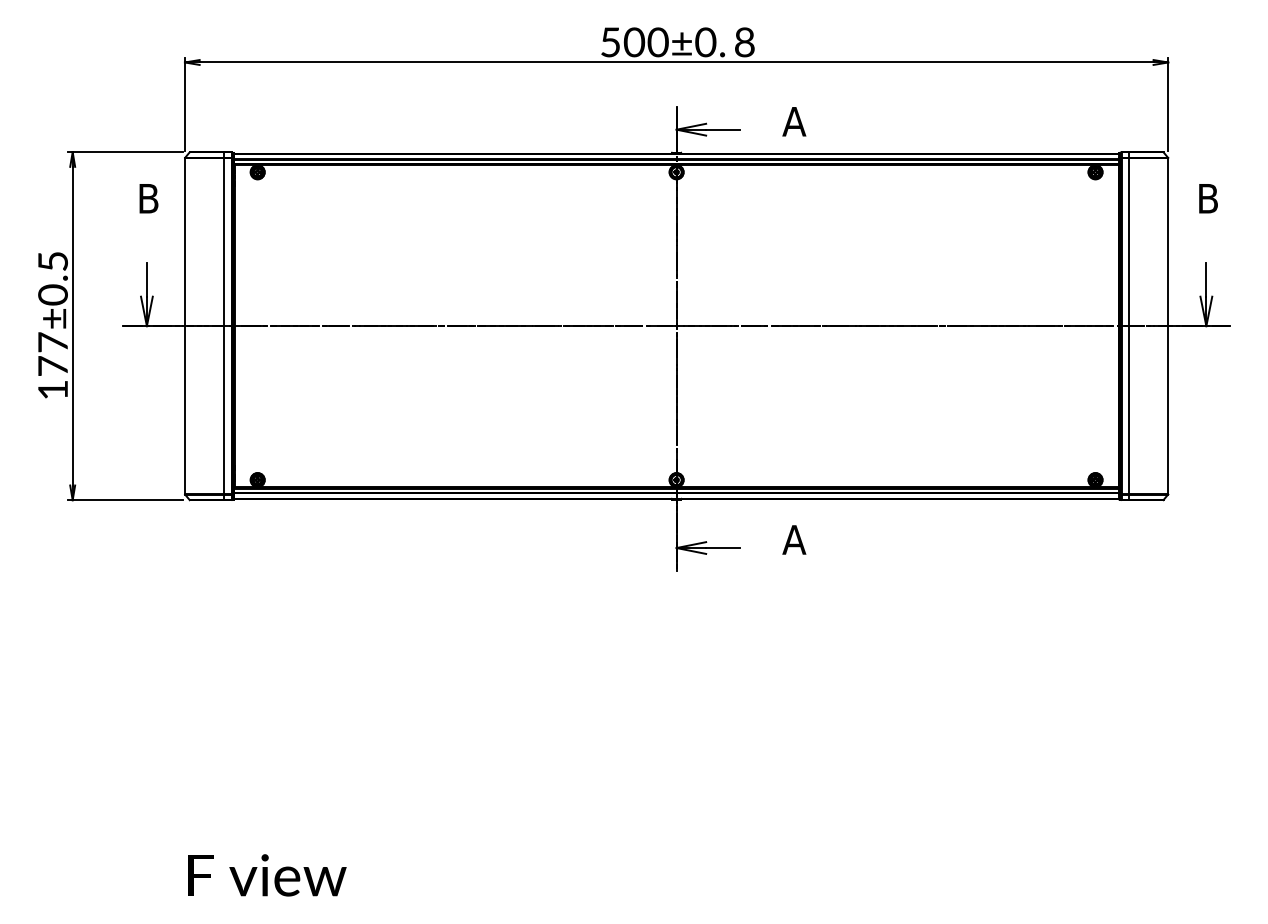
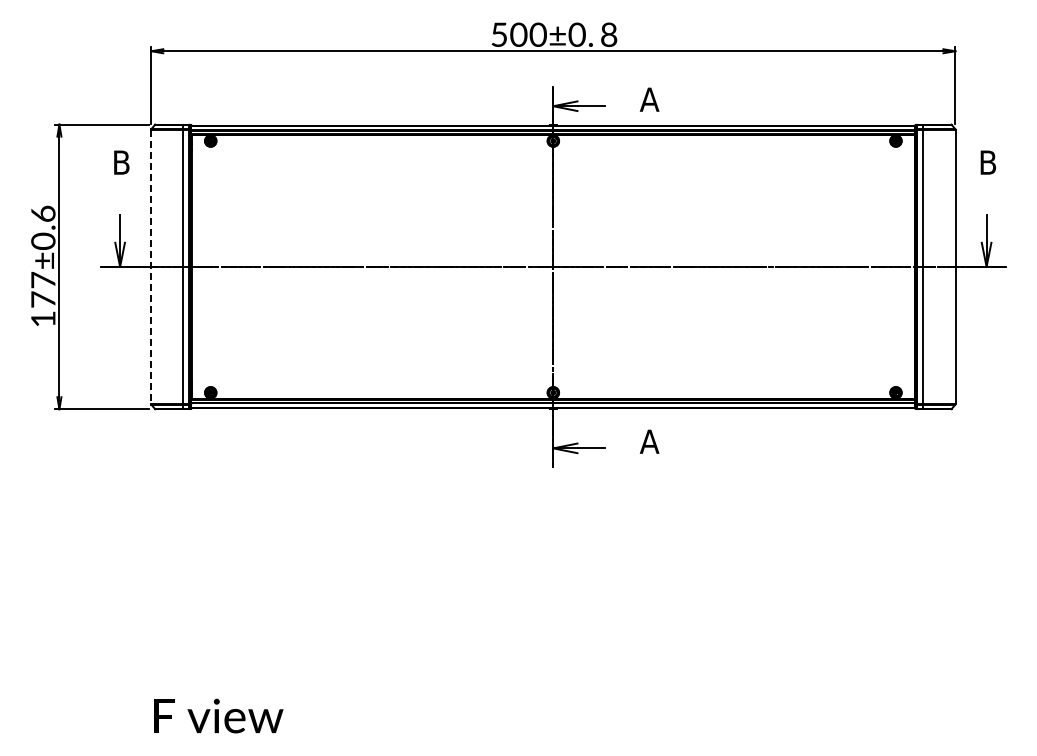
text: (53, 260) -> (43, 213), 177±0.5 -> 177±0.6
line: (185, 326) -> (151, 267), solid -> dashed

